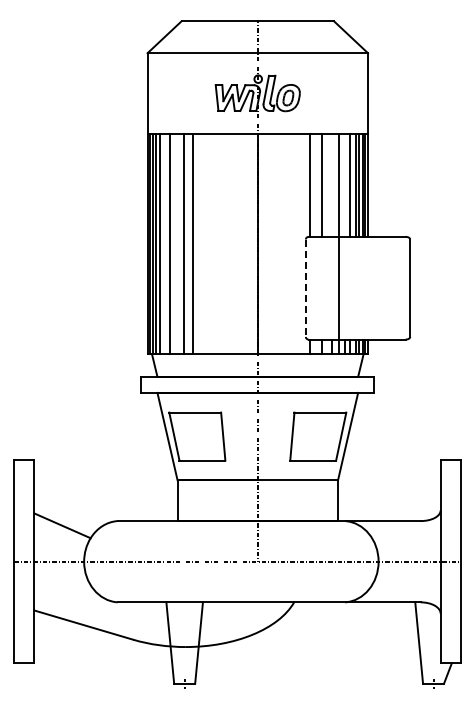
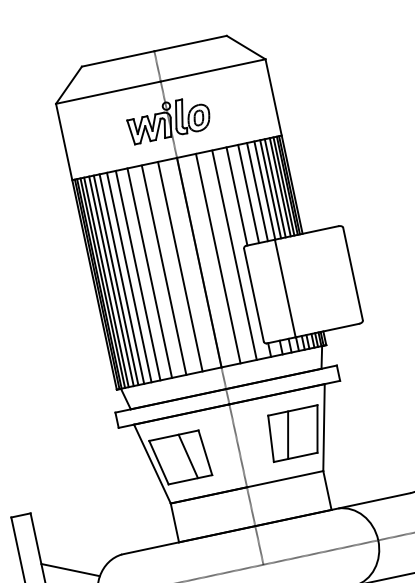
line: (331, 184) -> (257, 191), added
line: (345, 184) -> (270, 188), added
line: (165, 243) -> (111, 281), added
line: (176, 243) -> (121, 278), added
line: (205, 243) -> (149, 272), added
line: (220, 243) -> (163, 269), added
line: (237, 243) -> (179, 266), added
line: (277, 243) -> (217, 258), added
line: (294, 243) -> (234, 254), added
line: (305, 288) -> (253, 295), dashed -> solid
line: (205, 436) -> (188, 456), added
line: (310, 436) -> (288, 435), added

